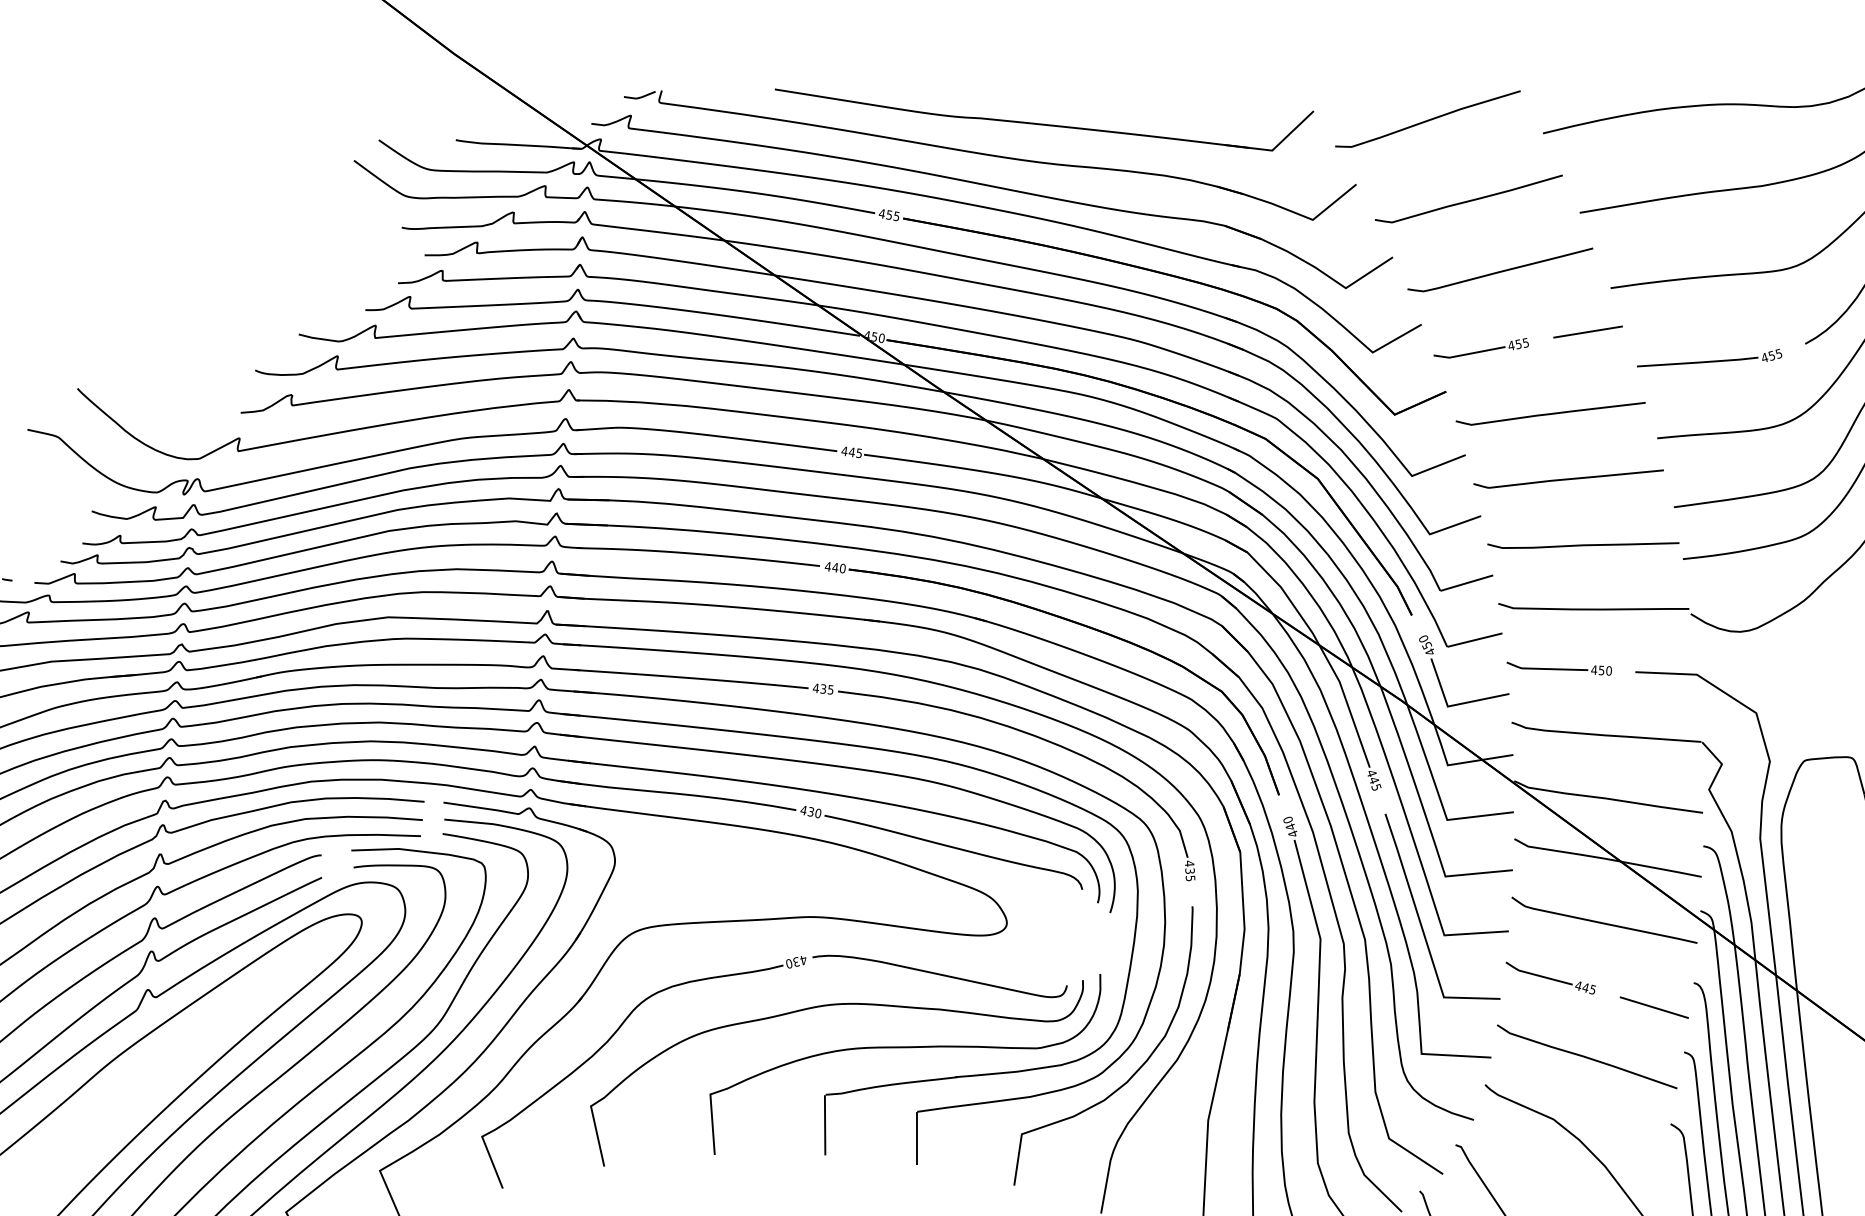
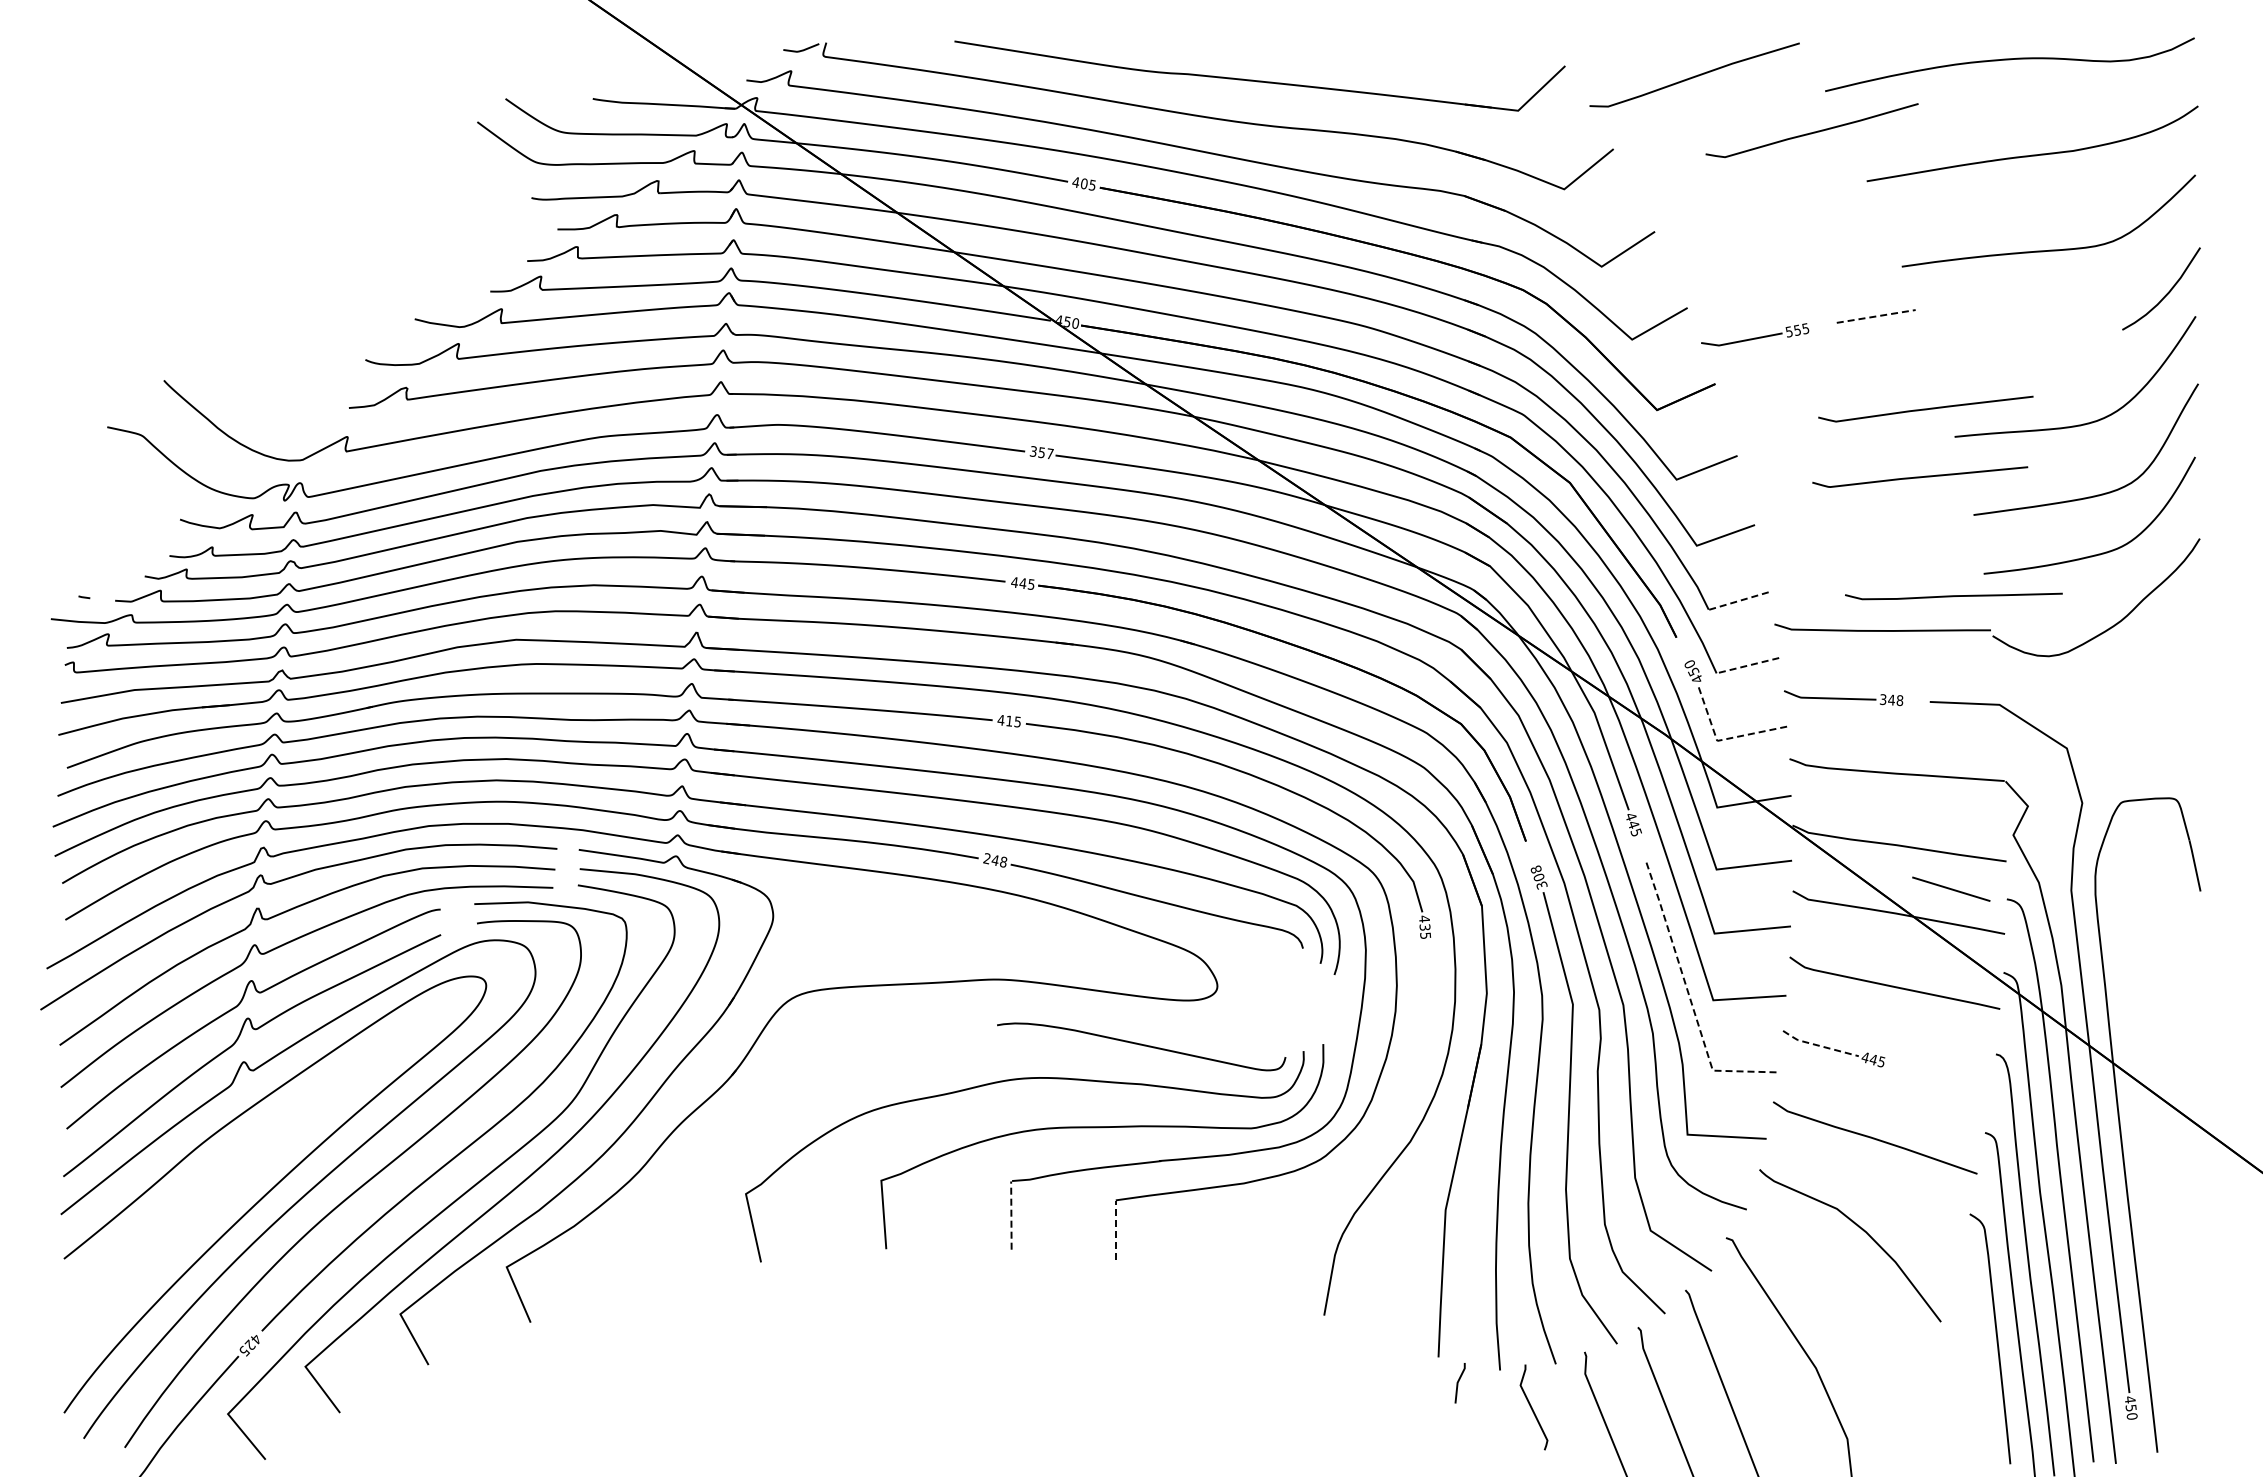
curve: (1468, 200) -> (1811, 132), moved
text: (888, 214) -> (1083, 183), 455 -> 405
curve: (1500, 271) -> (1776, 247), removed
line: (1588, 332) -> (1876, 316), solid -> dashed
text: (1511, 345) -> (1789, 331), 455 -> 555
part: (1709, 357) -> (2013, 345), removed
curve: (1550, 413) -> (1925, 408), moved
text: (851, 452) -> (1041, 452), 445 -> 357
curve: (1568, 478) -> (1920, 476), moved
curve: (1583, 545) -> (1953, 596), moved
text: (841, 568) -> (1030, 584), 440 -> 445
line: (1466, 583) -> (1738, 601), solid -> dashed
line: (1474, 639) -> (1747, 665), solid -> dashed
text: (1601, 669) -> (1891, 699), 450 -> 348
text: (822, 688) -> (1008, 720), 435 -> 415
line: (1453, 705) -> (1723, 739), solid -> dashed
text: (811, 812) -> (995, 860), 430 -> 248
text: (1290, 827) -> (1538, 877), 440 -> 308
line: (1423, 932) -> (1689, 997), solid -> dashed
line: (1537, 975) -> (1818, 1045), solid -> dashed
line: (1654, 1006) -> (1951, 888), moved
part: (609, 1040) -> (767, 1119), removed
curve: (1132, 1074) -> (1359, 1158), removed
line: (825, 1125) -> (1011, 1215), solid -> dashed
line: (916, 1138) -> (1115, 1230), solid -> dashed

